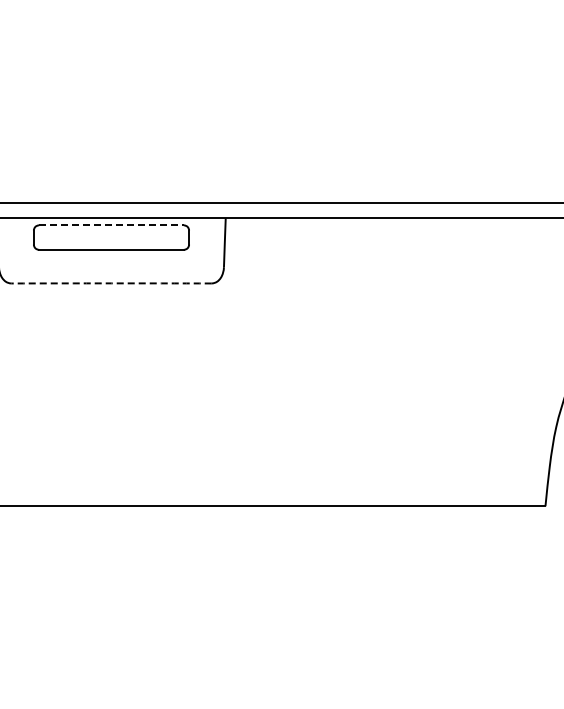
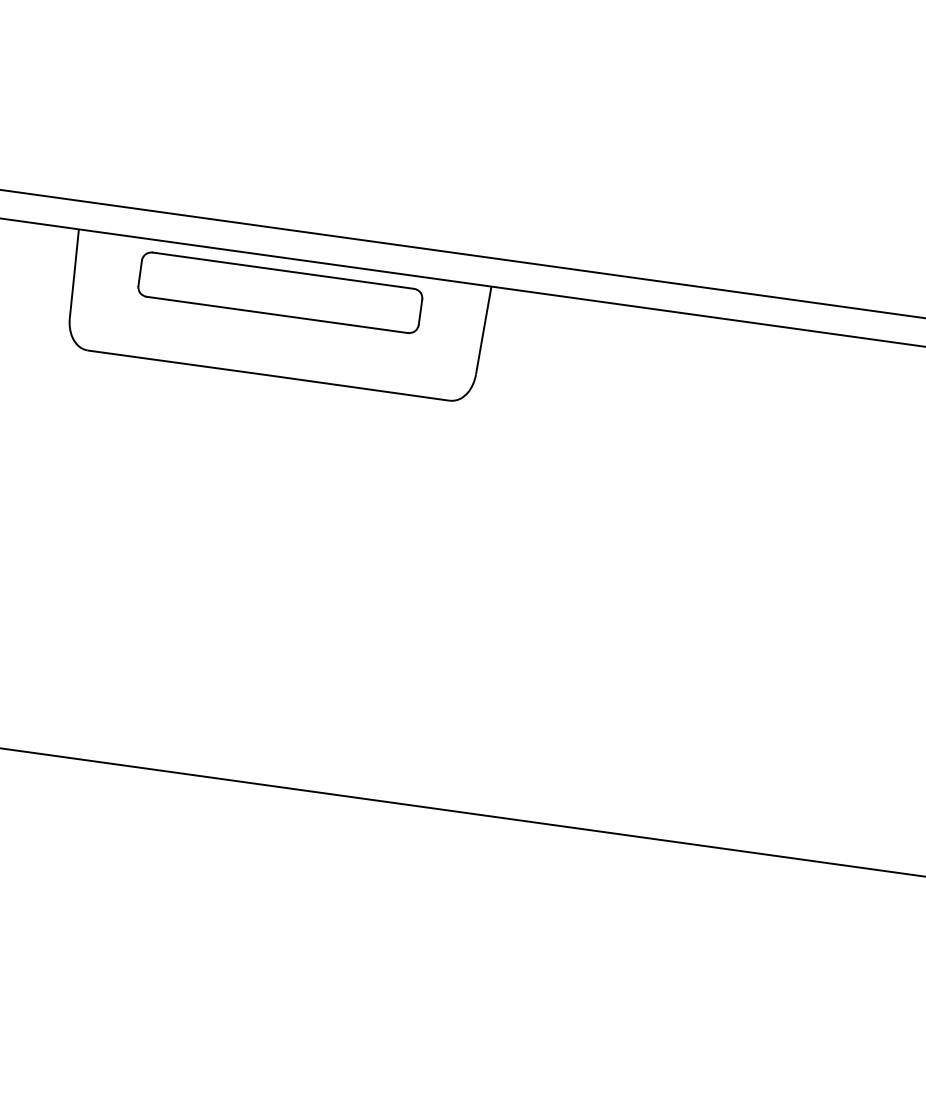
line: (111, 225) -> (283, 270), dashed -> solid
arc: (111, 283) -> (268, 375), dashed -> solid

